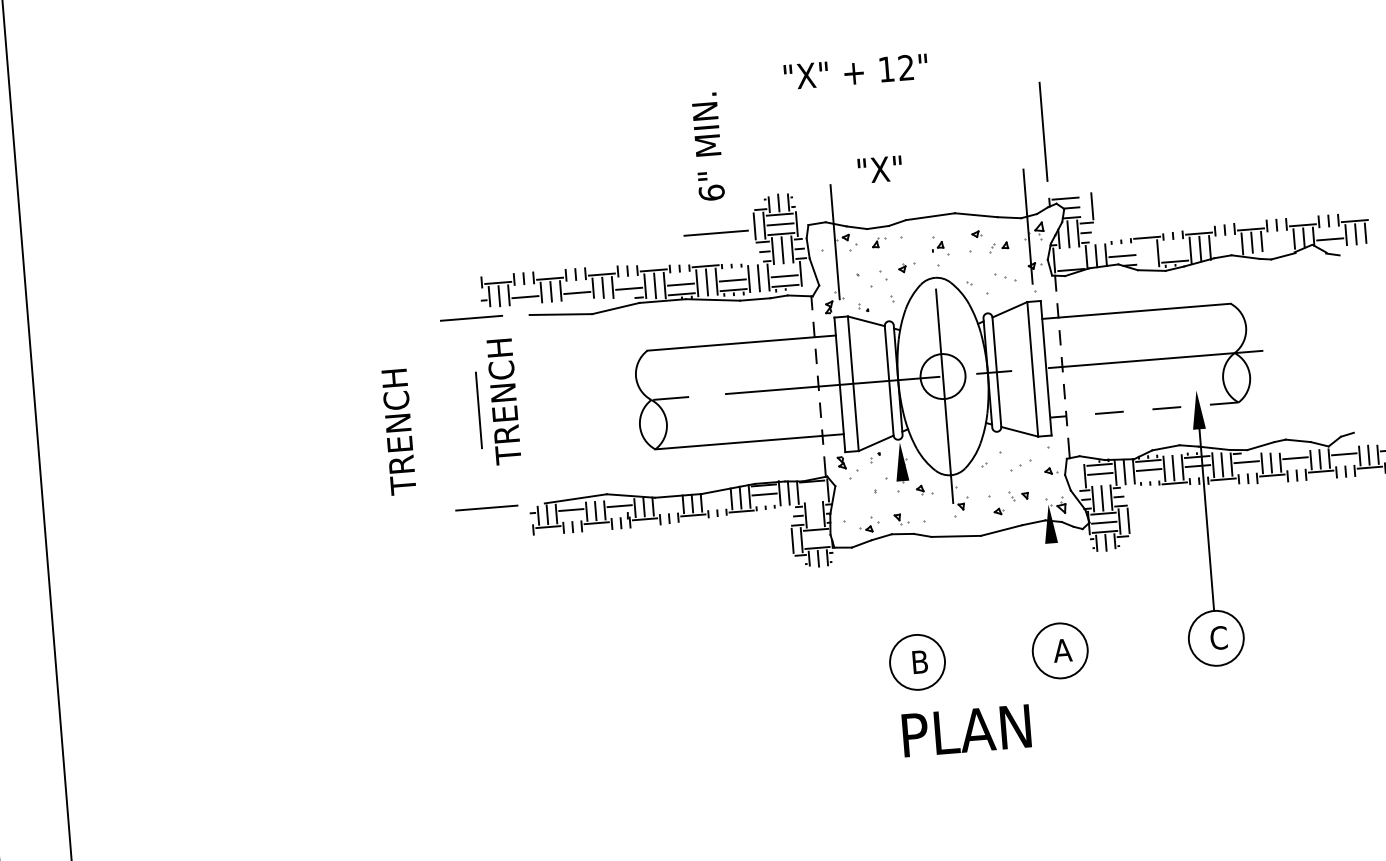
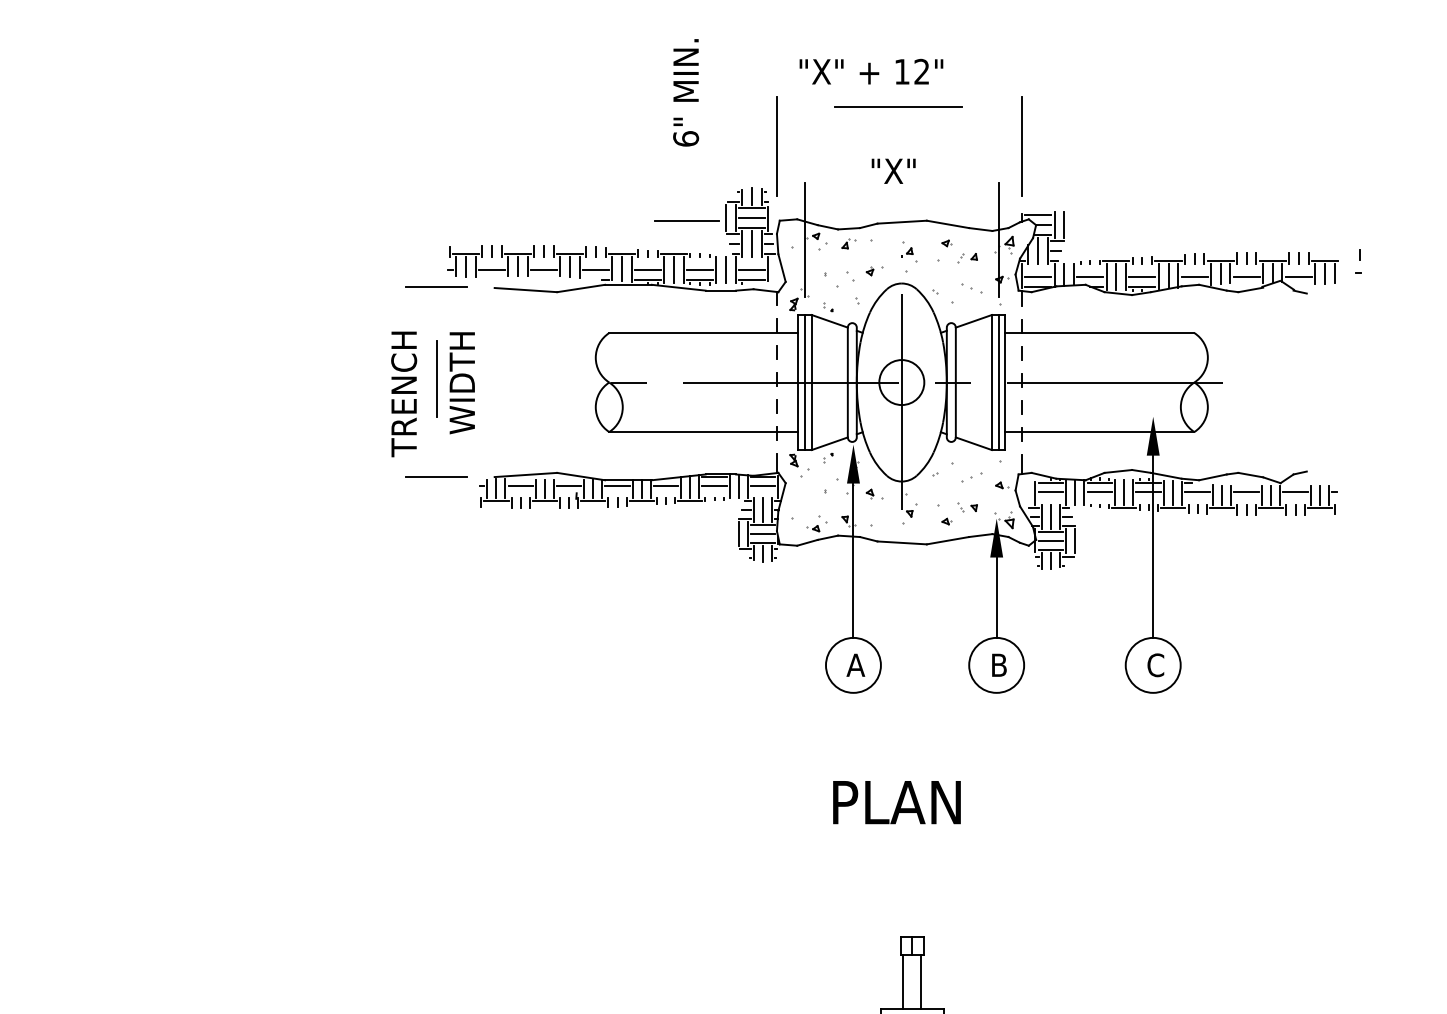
text: (855, 71) -> (871, 71), moved
line: (917, 102) -> (898, 107), added
text: (708, 146) -> (686, 92), moved
line: (799, 151) -> (776, 146), added
text: (879, 168) -> (893, 170), moved
line: (1082, 206) -> (1054, 224), added
line: (1278, 243) -> (1246, 276), added
line: (1226, 247) -> (1194, 276), added
line: (1174, 251) -> (1142, 276), added
line: (1148, 253) -> (1116, 276), added
line: (1138, 254) -> (1106, 276), added
line: (1070, 259) -> (1038, 276), added
line: (1039, 368) -> (998, 382), added
line: (847, 384) -> (805, 382), added
text: (504, 401) -> (462, 372), TRENCH -> WIDTH
line: (1144, 410) -> (1099, 432), dashed -> solid
text: (399, 432) -> (404, 394), moved
line: (812, 490) -> (762, 485), added
line: (715, 498) -> (665, 485), added
line: (667, 501) -> (617, 485), added
line: (814, 514) -> (762, 509), added
line: (816, 539) -> (762, 534), added
line: (909, 557) -> (853, 560), added
line: (1054, 583) -> (996, 597), added
text: (1062, 649) -> (998, 664), A -> B
text: (919, 661) -> (855, 664), B -> A
text: (966, 730) -> (896, 802), moved

